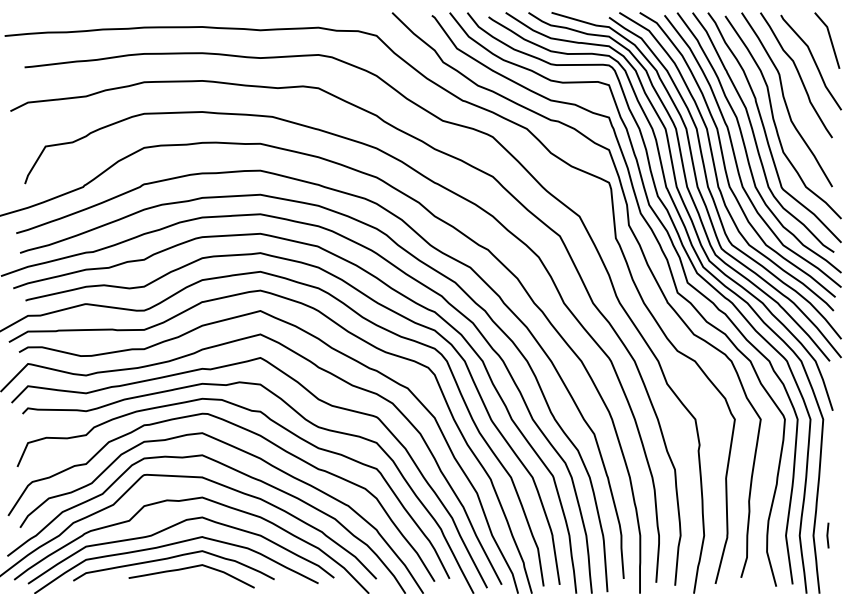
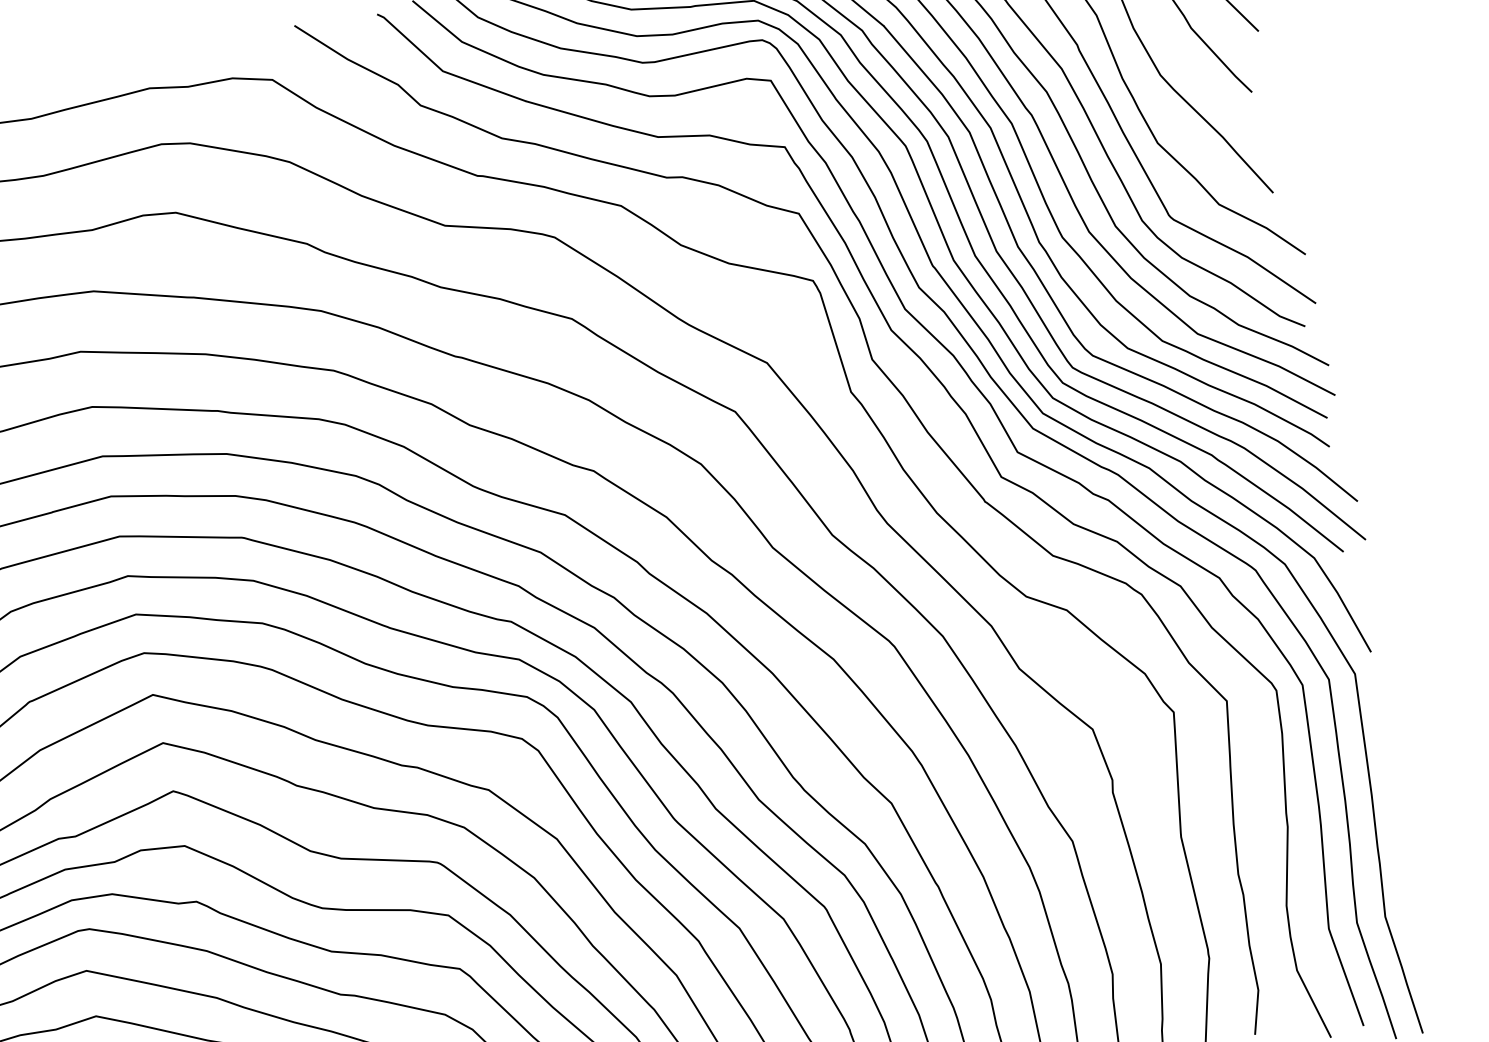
line: (827, 535) -> (1413, 910), removed

